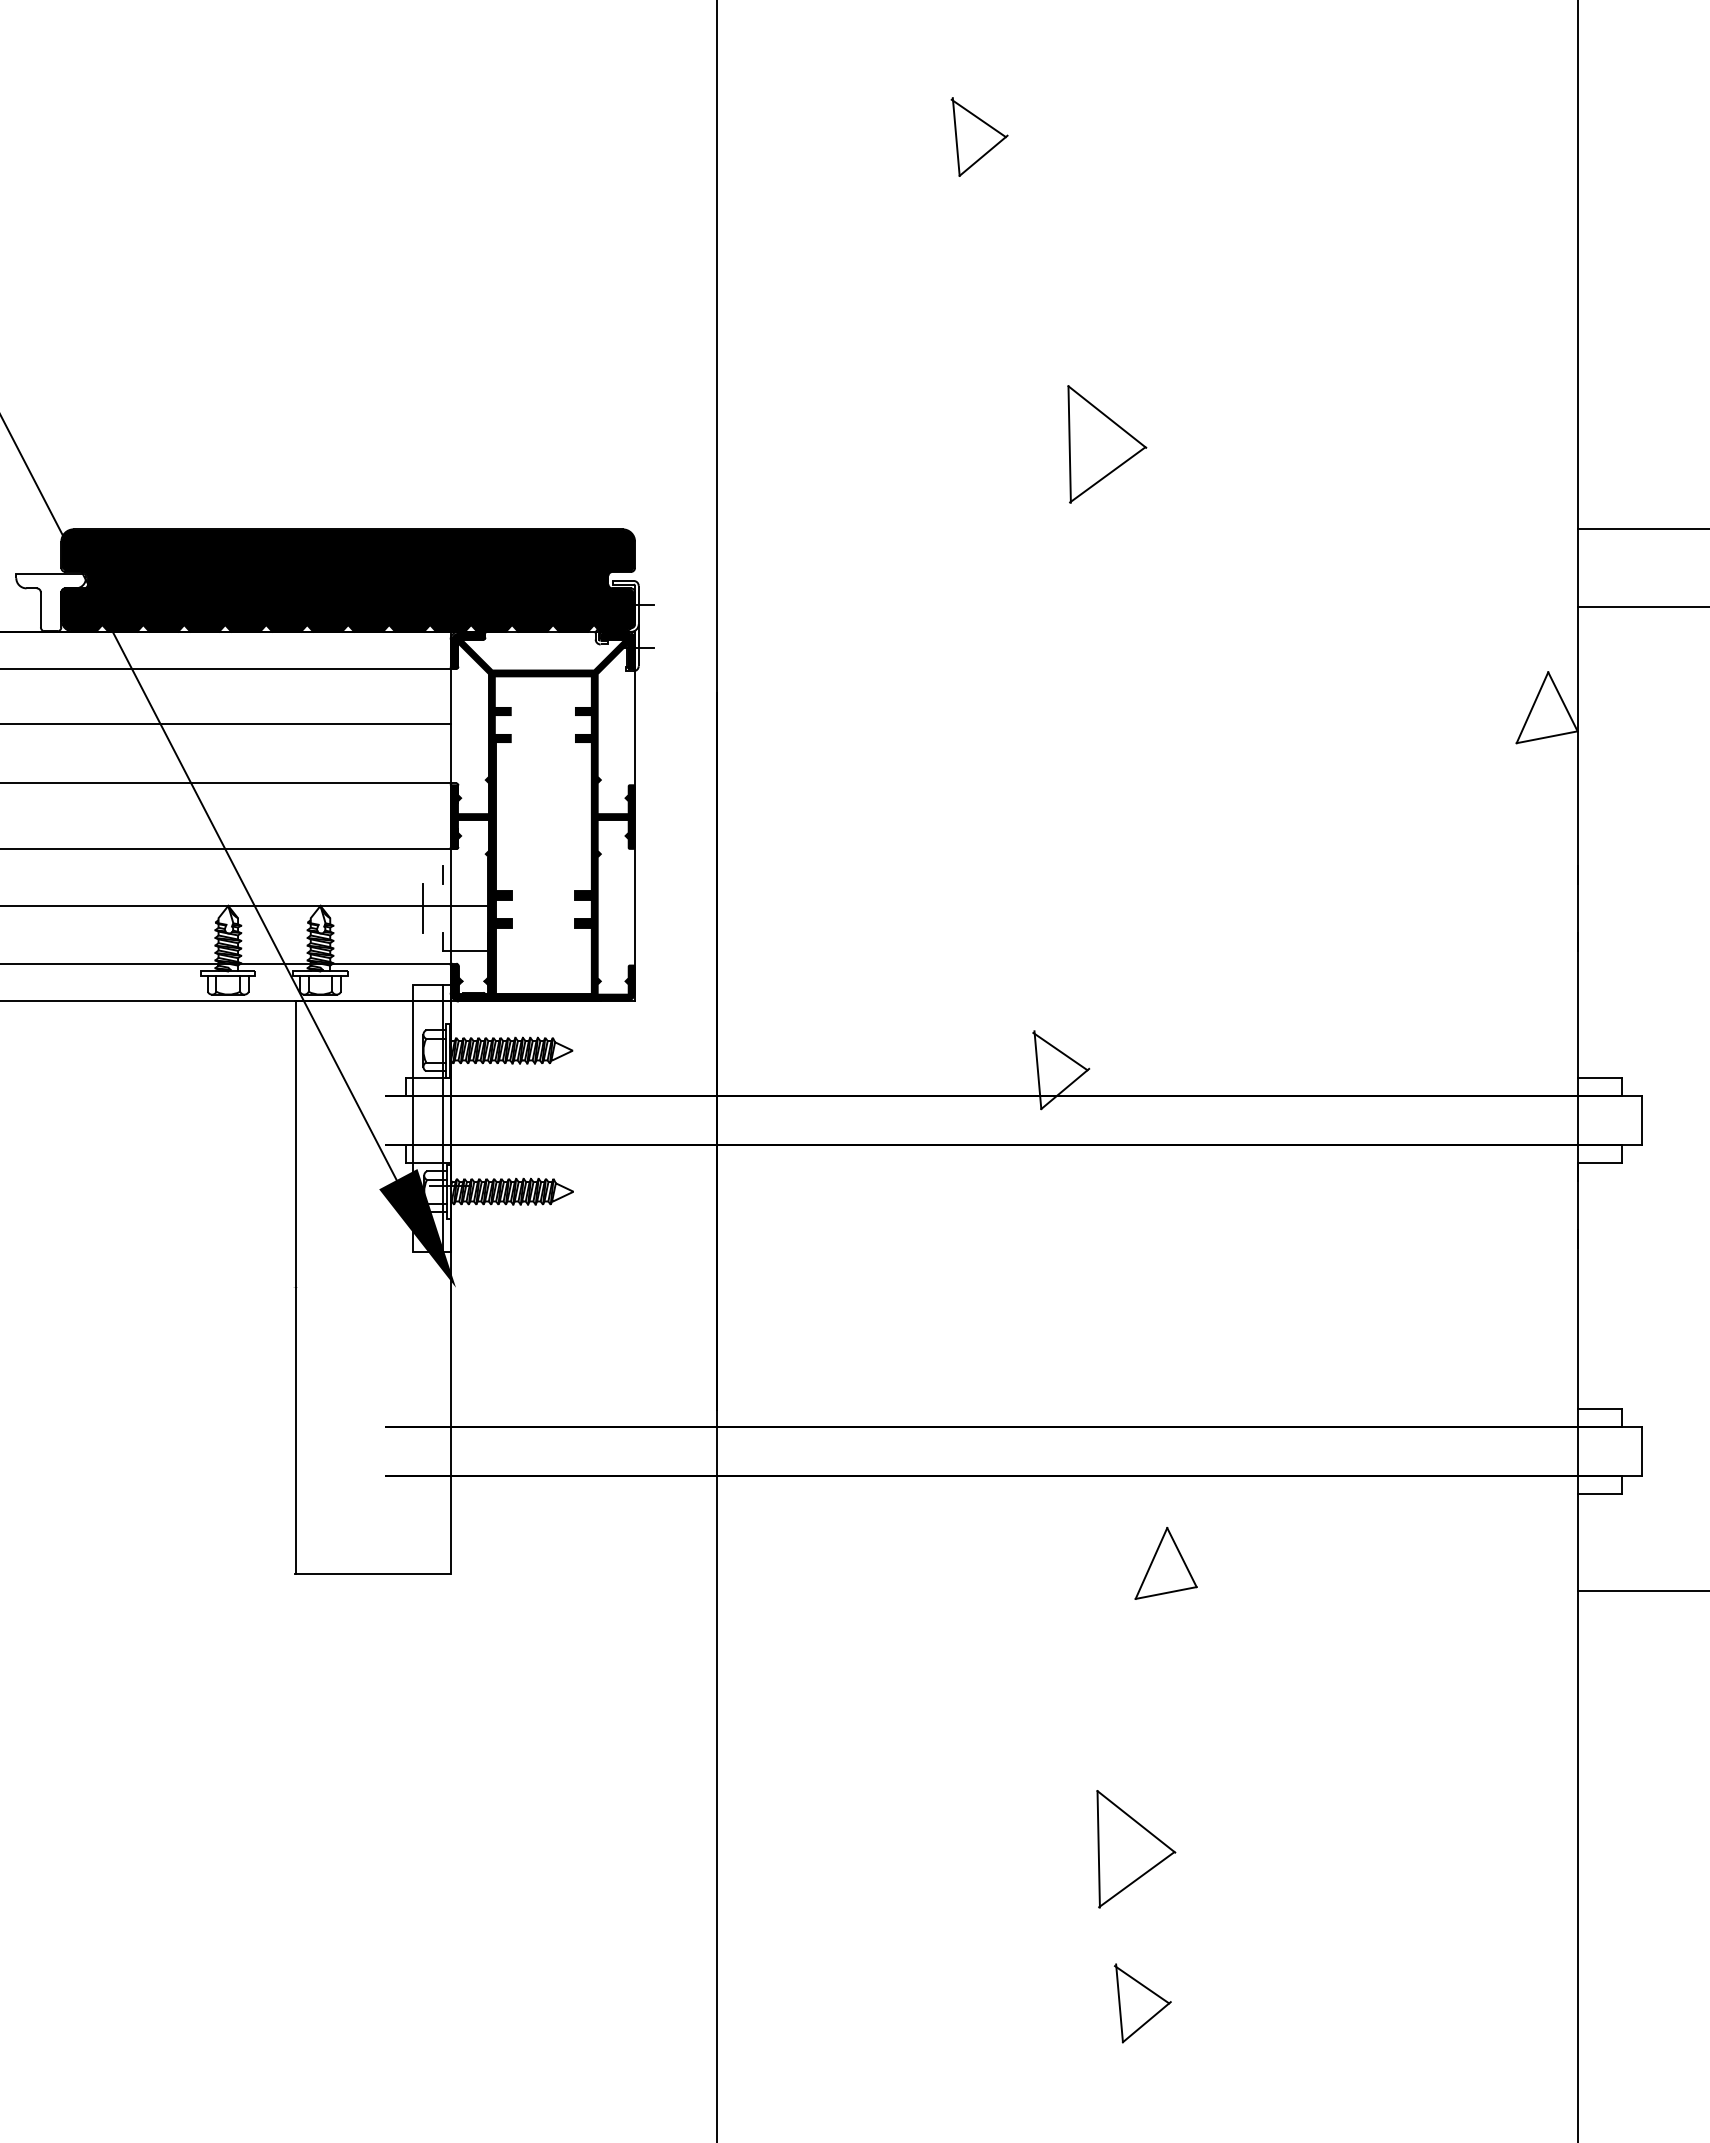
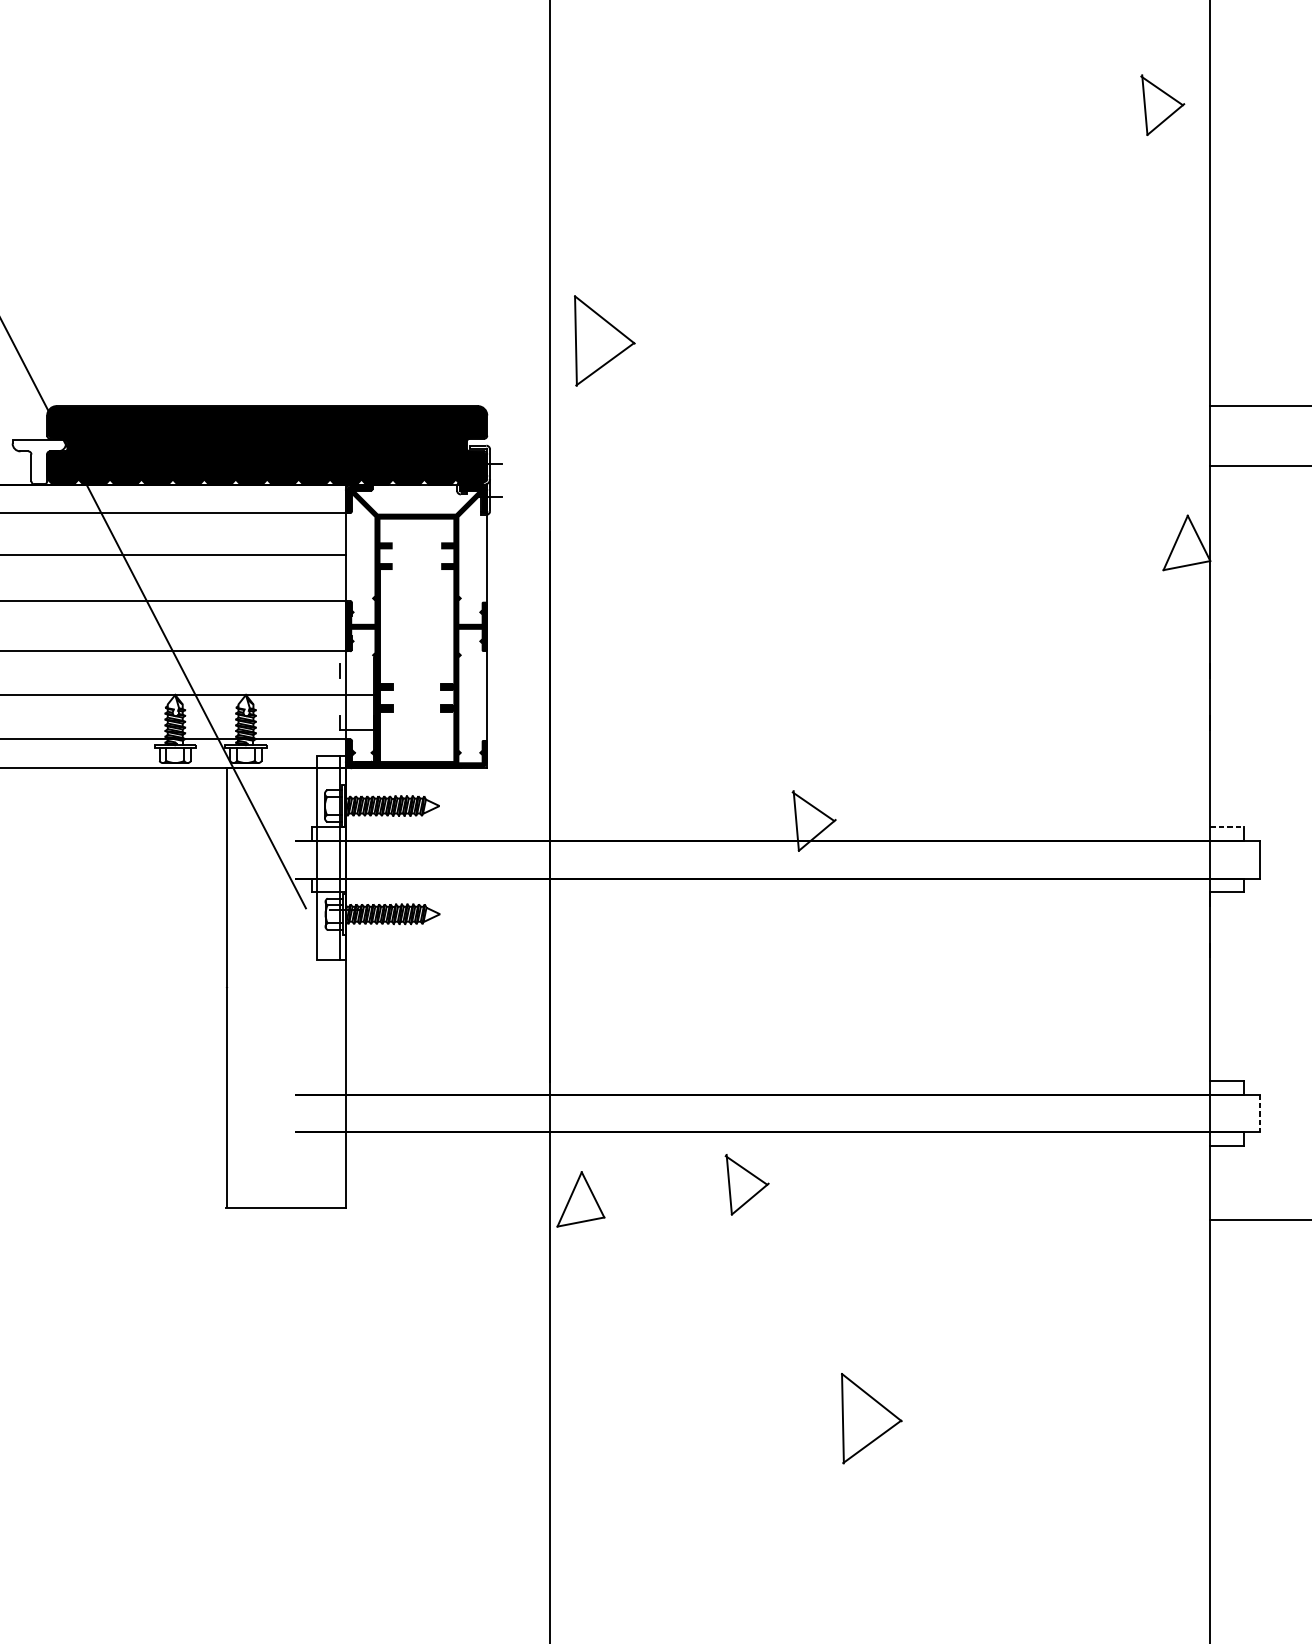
part: (979, 136) -> (1162, 104), moved
part: (1107, 444) -> (604, 341), moved
line: (422, 908) -> (324, 696), removed
line: (1600, 1078) -> (1227, 827), solid -> dashed
fill: (417, 1228) -> (320, 942), removed
line: (1642, 1451) -> (1260, 1113), solid -> dashed
part: (1165, 1563) -> (580, 1199), moved
part: (1142, 2003) -> (746, 1184), moved

